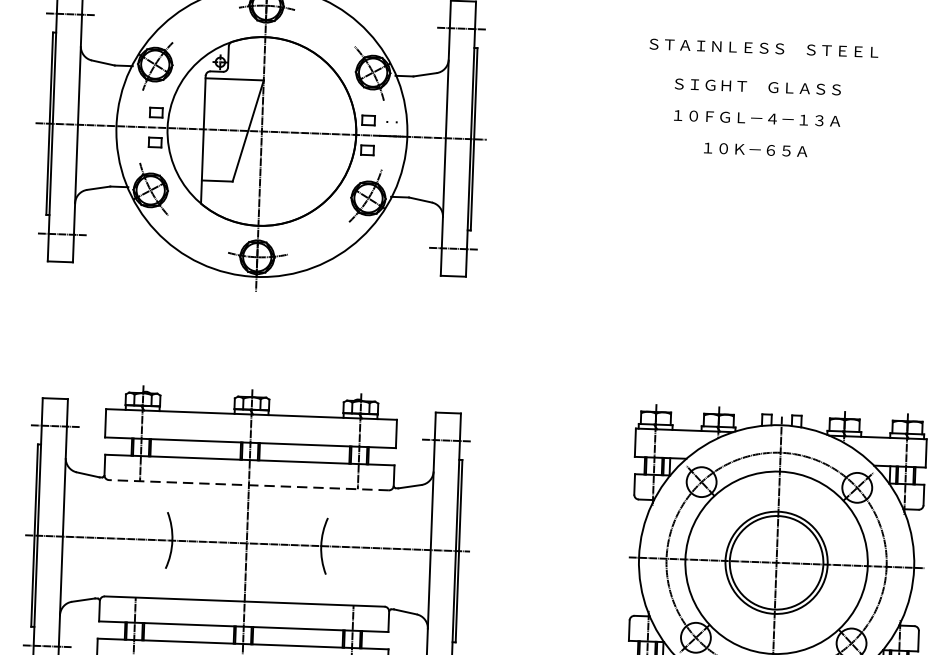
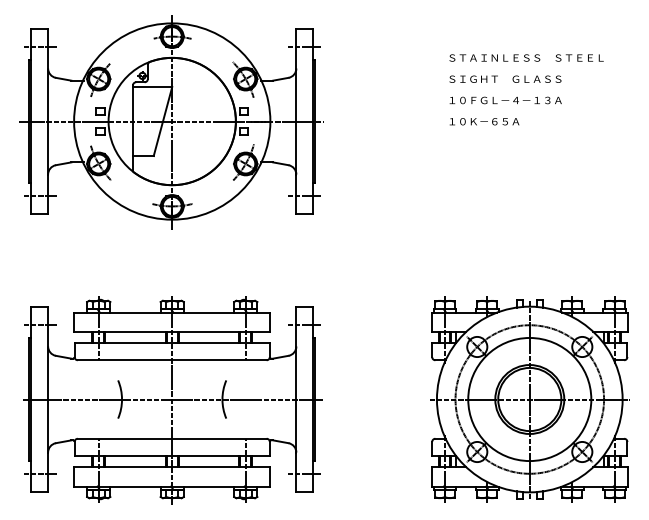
text: (763, 47) -> (526, 57), moved
text: (755, 149) -> (484, 121), moved
line: (247, 485) -> (171, 360), dashed -> solid

